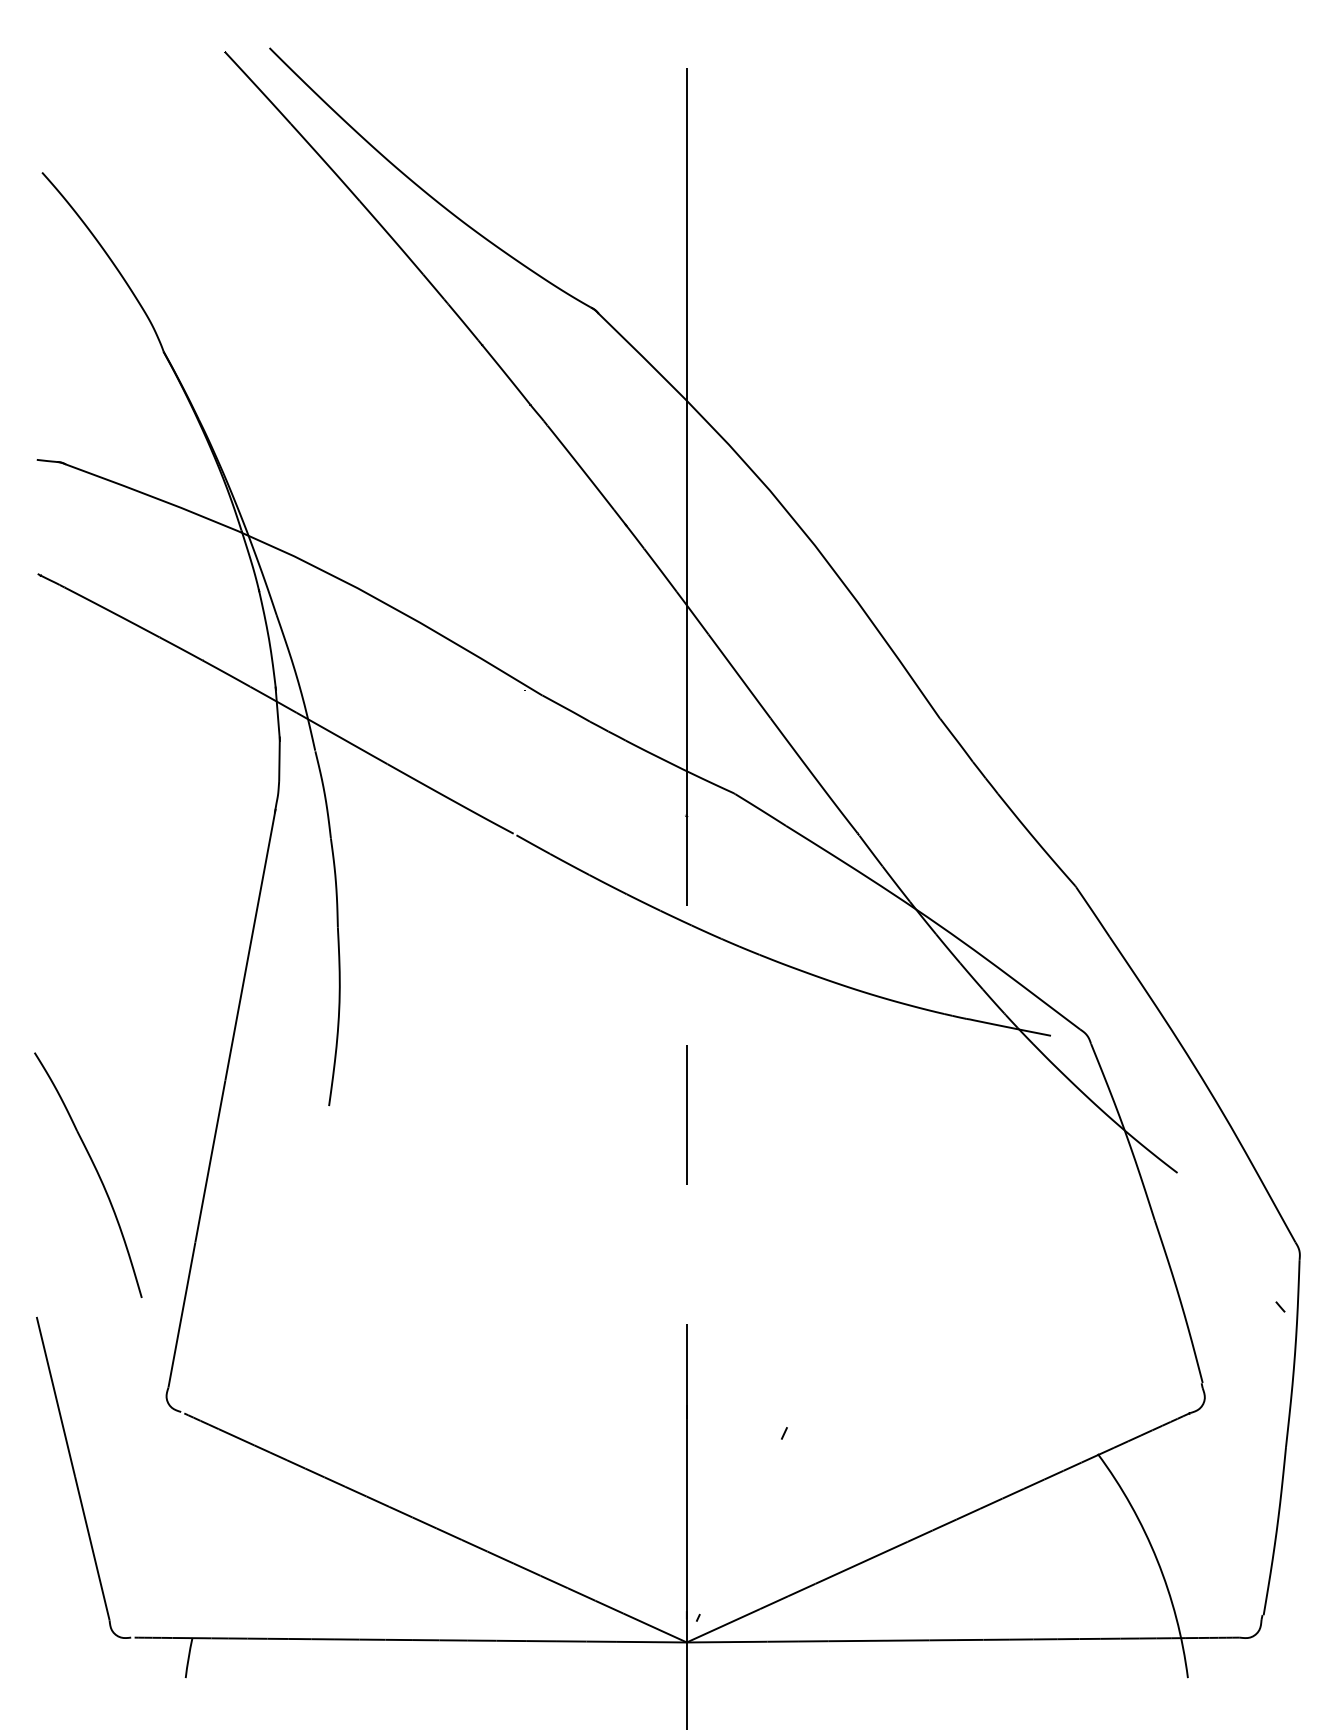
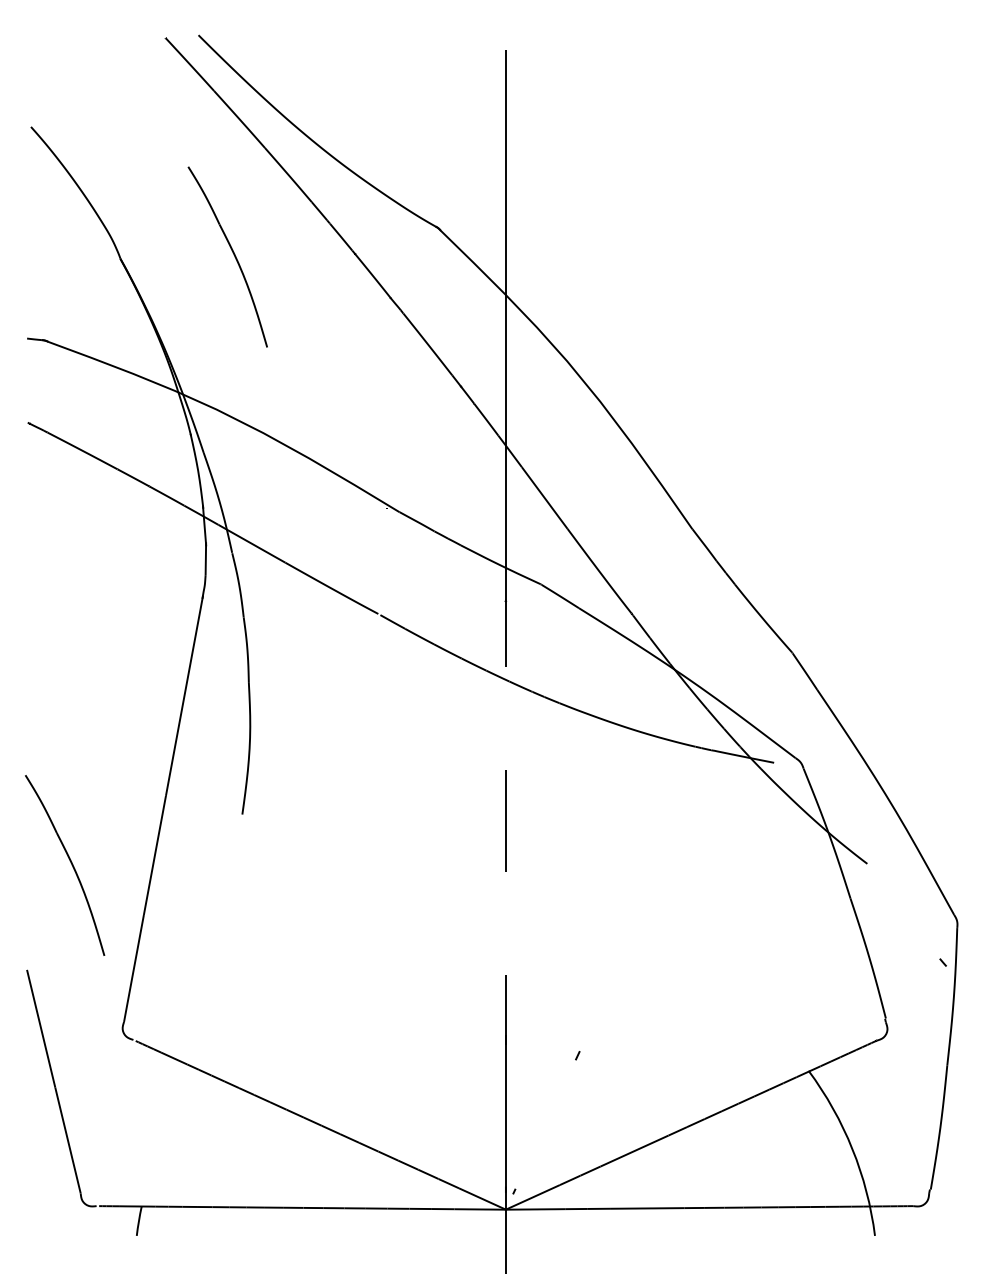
part: (316, 344) -> (233, 253), added

